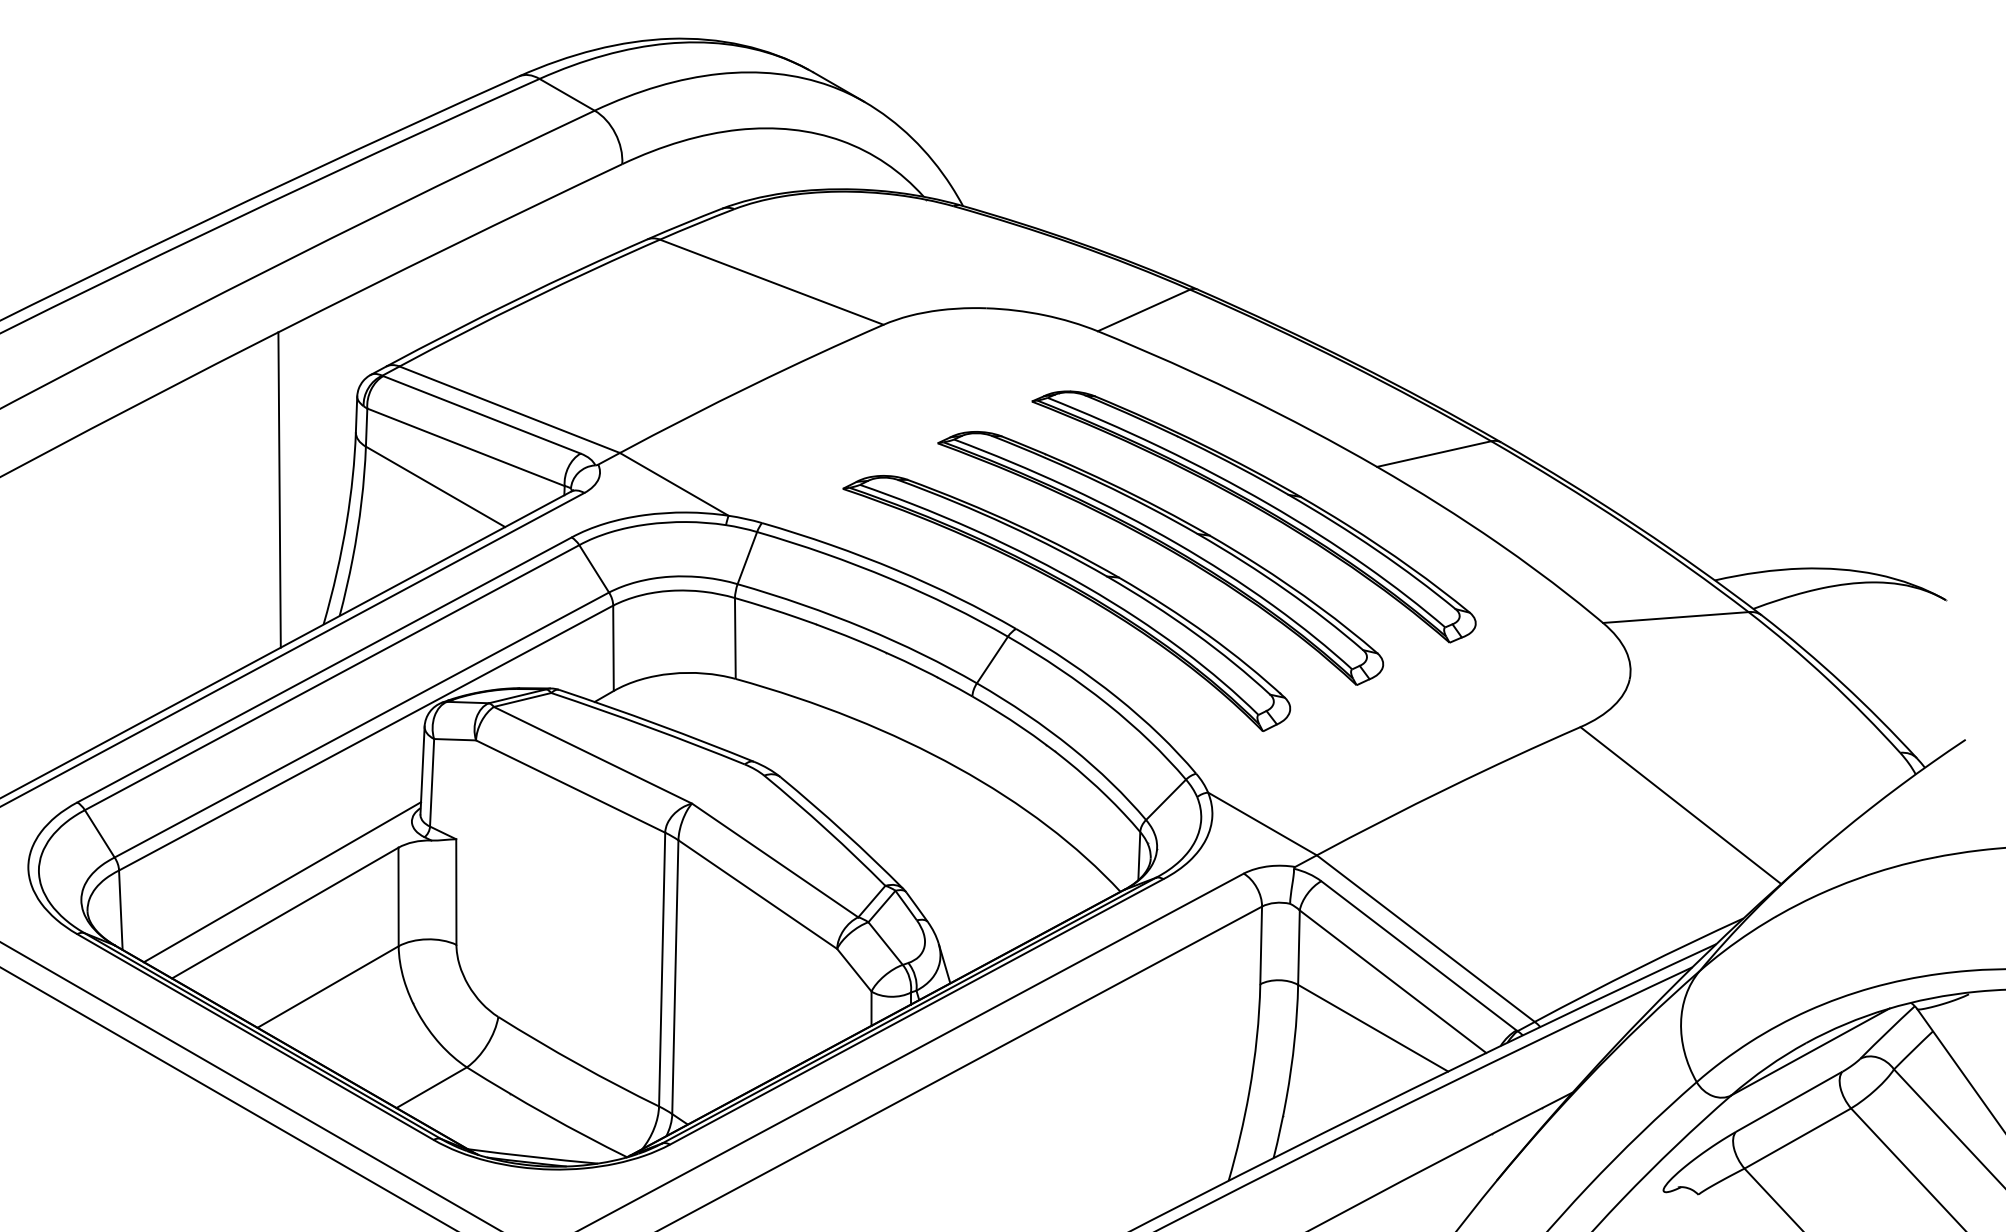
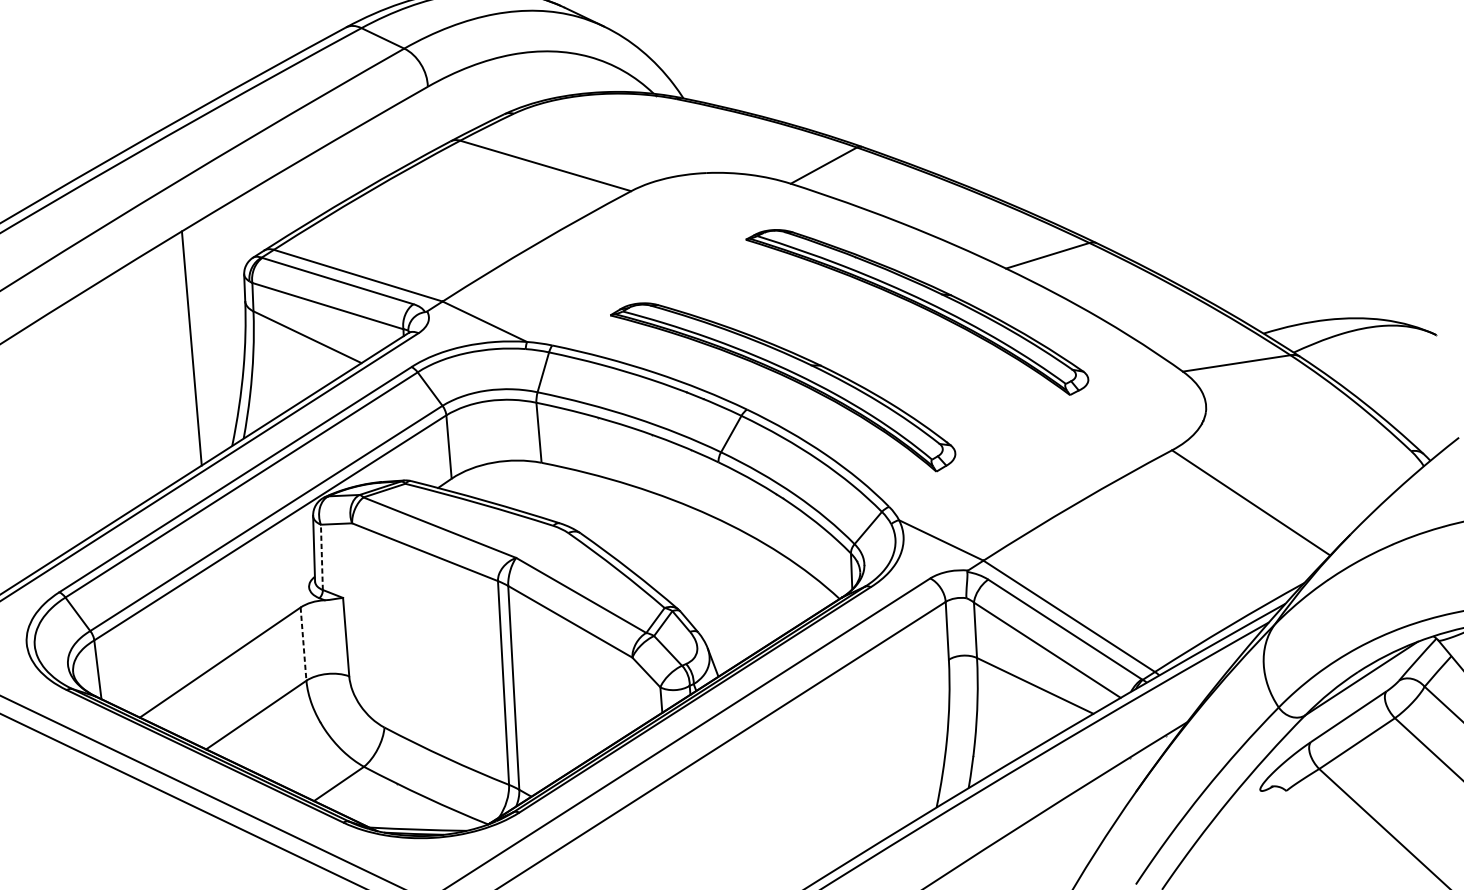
part: (1166, 549) -> (854, 341), removed
line: (432, 782) -> (322, 557), solid -> dashed
line: (282, 882) -> (216, 639), removed
line: (398, 897) -> (303, 644), solid -> dashed

